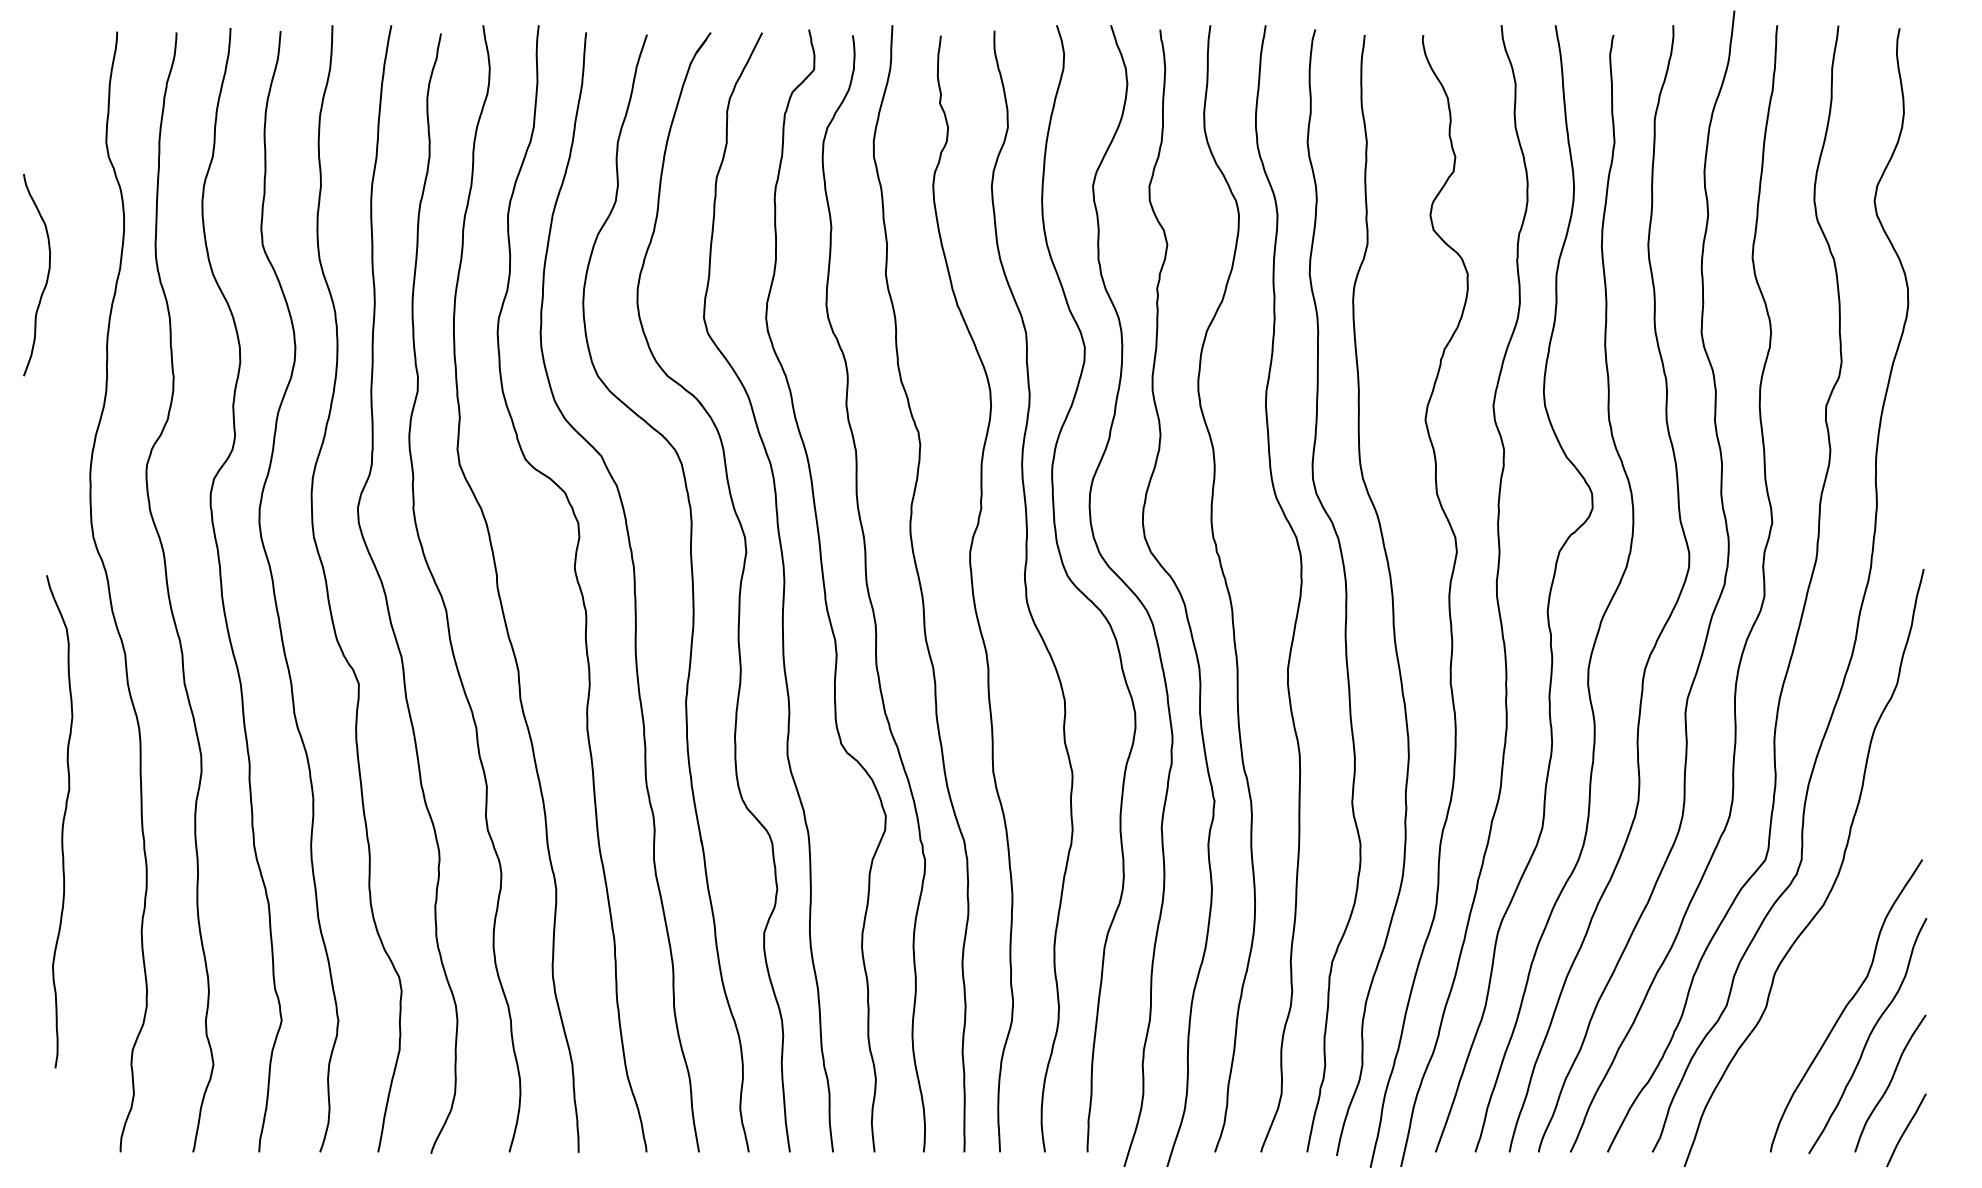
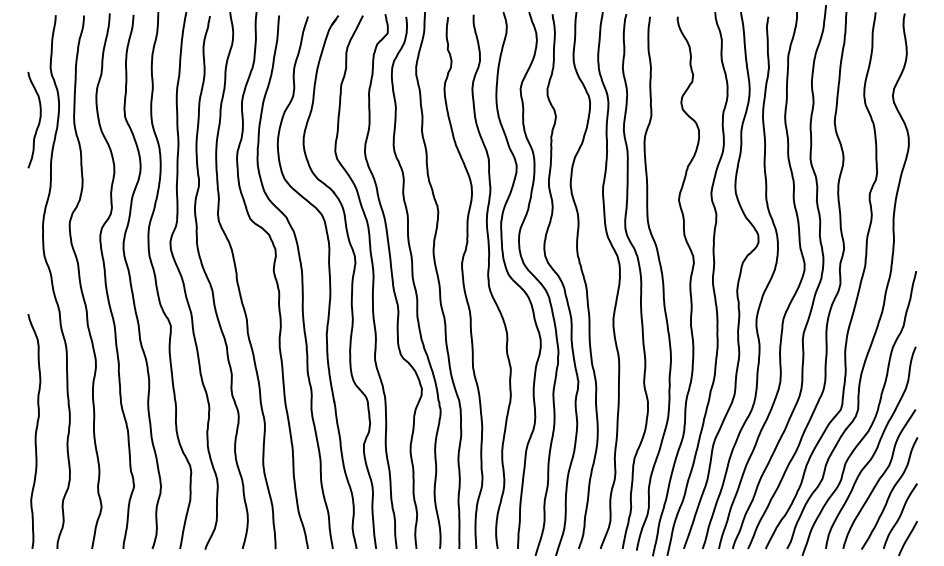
curve: (45, 278) -> (38, 121), moved
curve: (62, 821) -> (35, 431), moved
curve: (1838, 943) -> (875, 449), added

